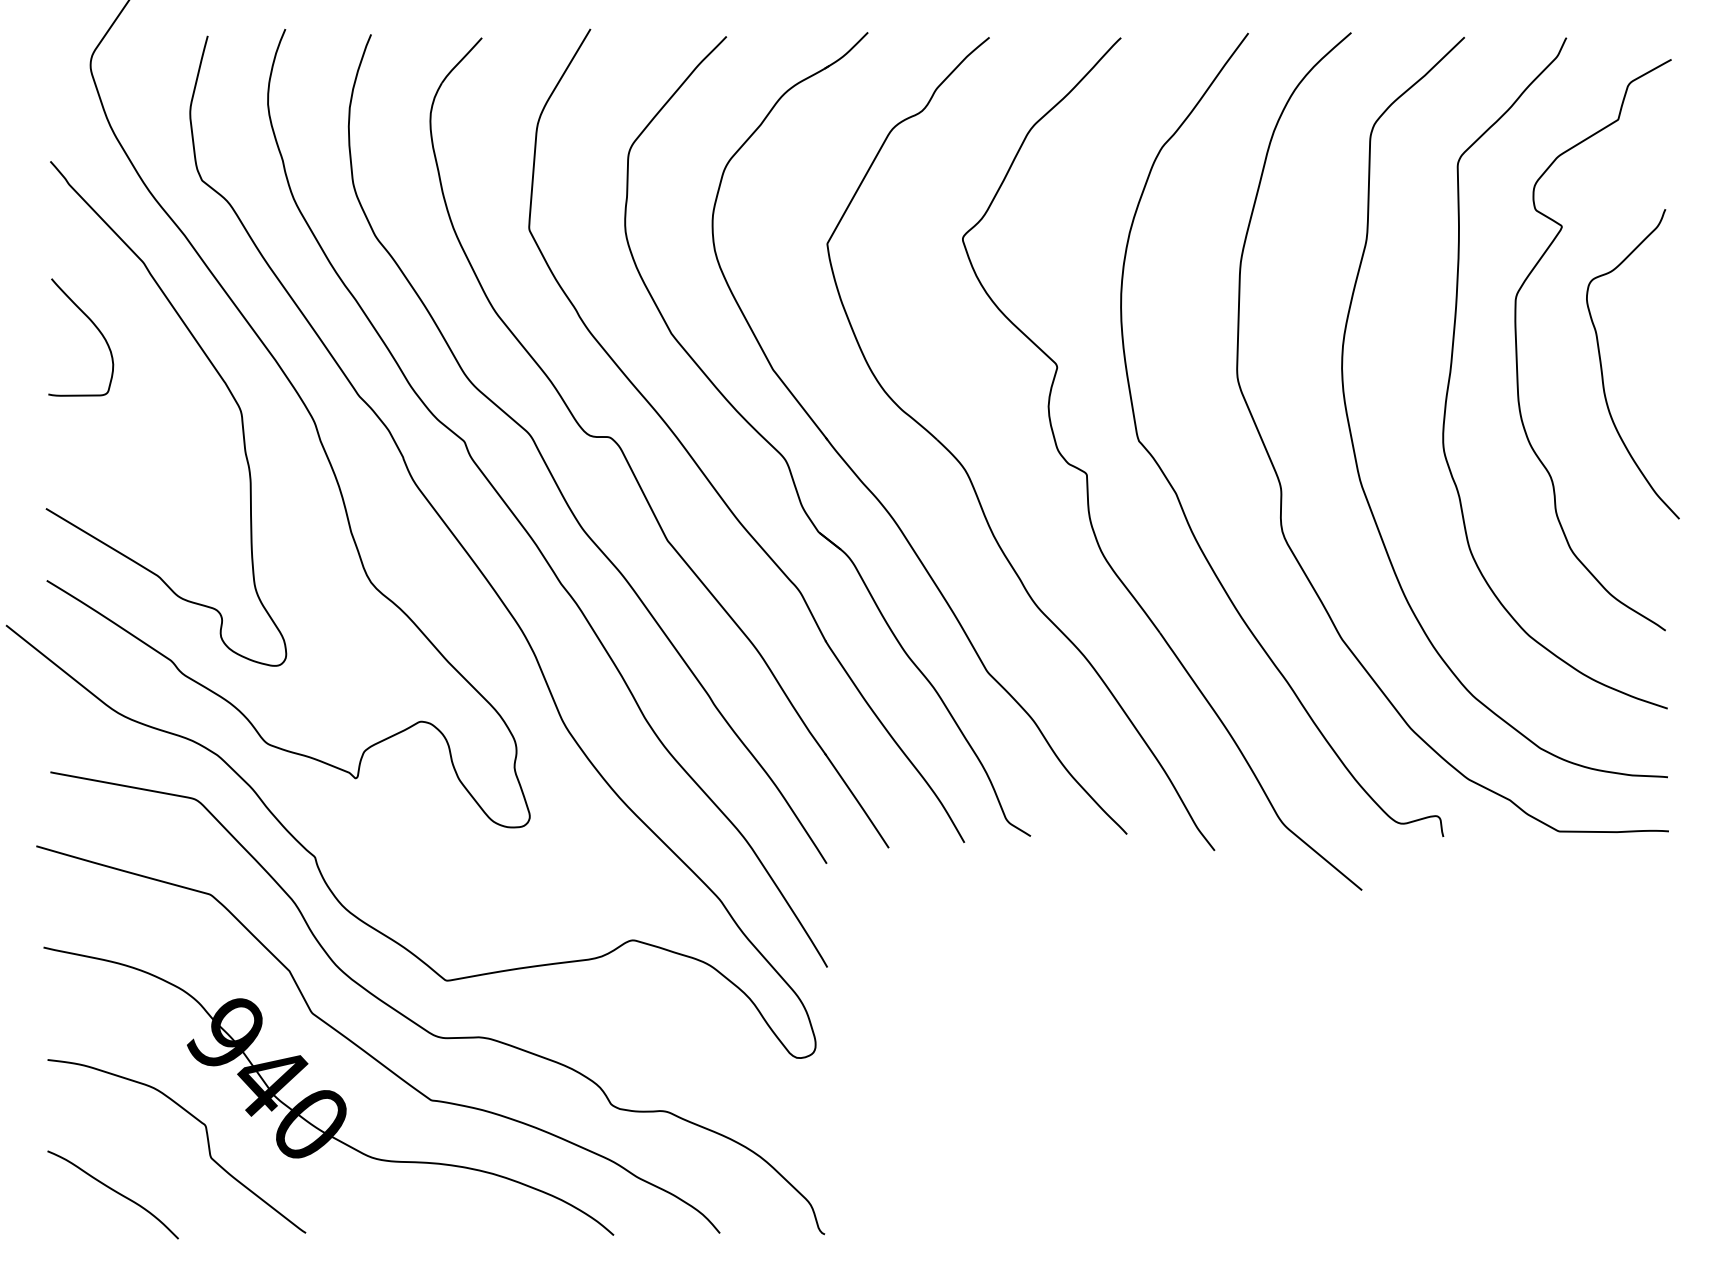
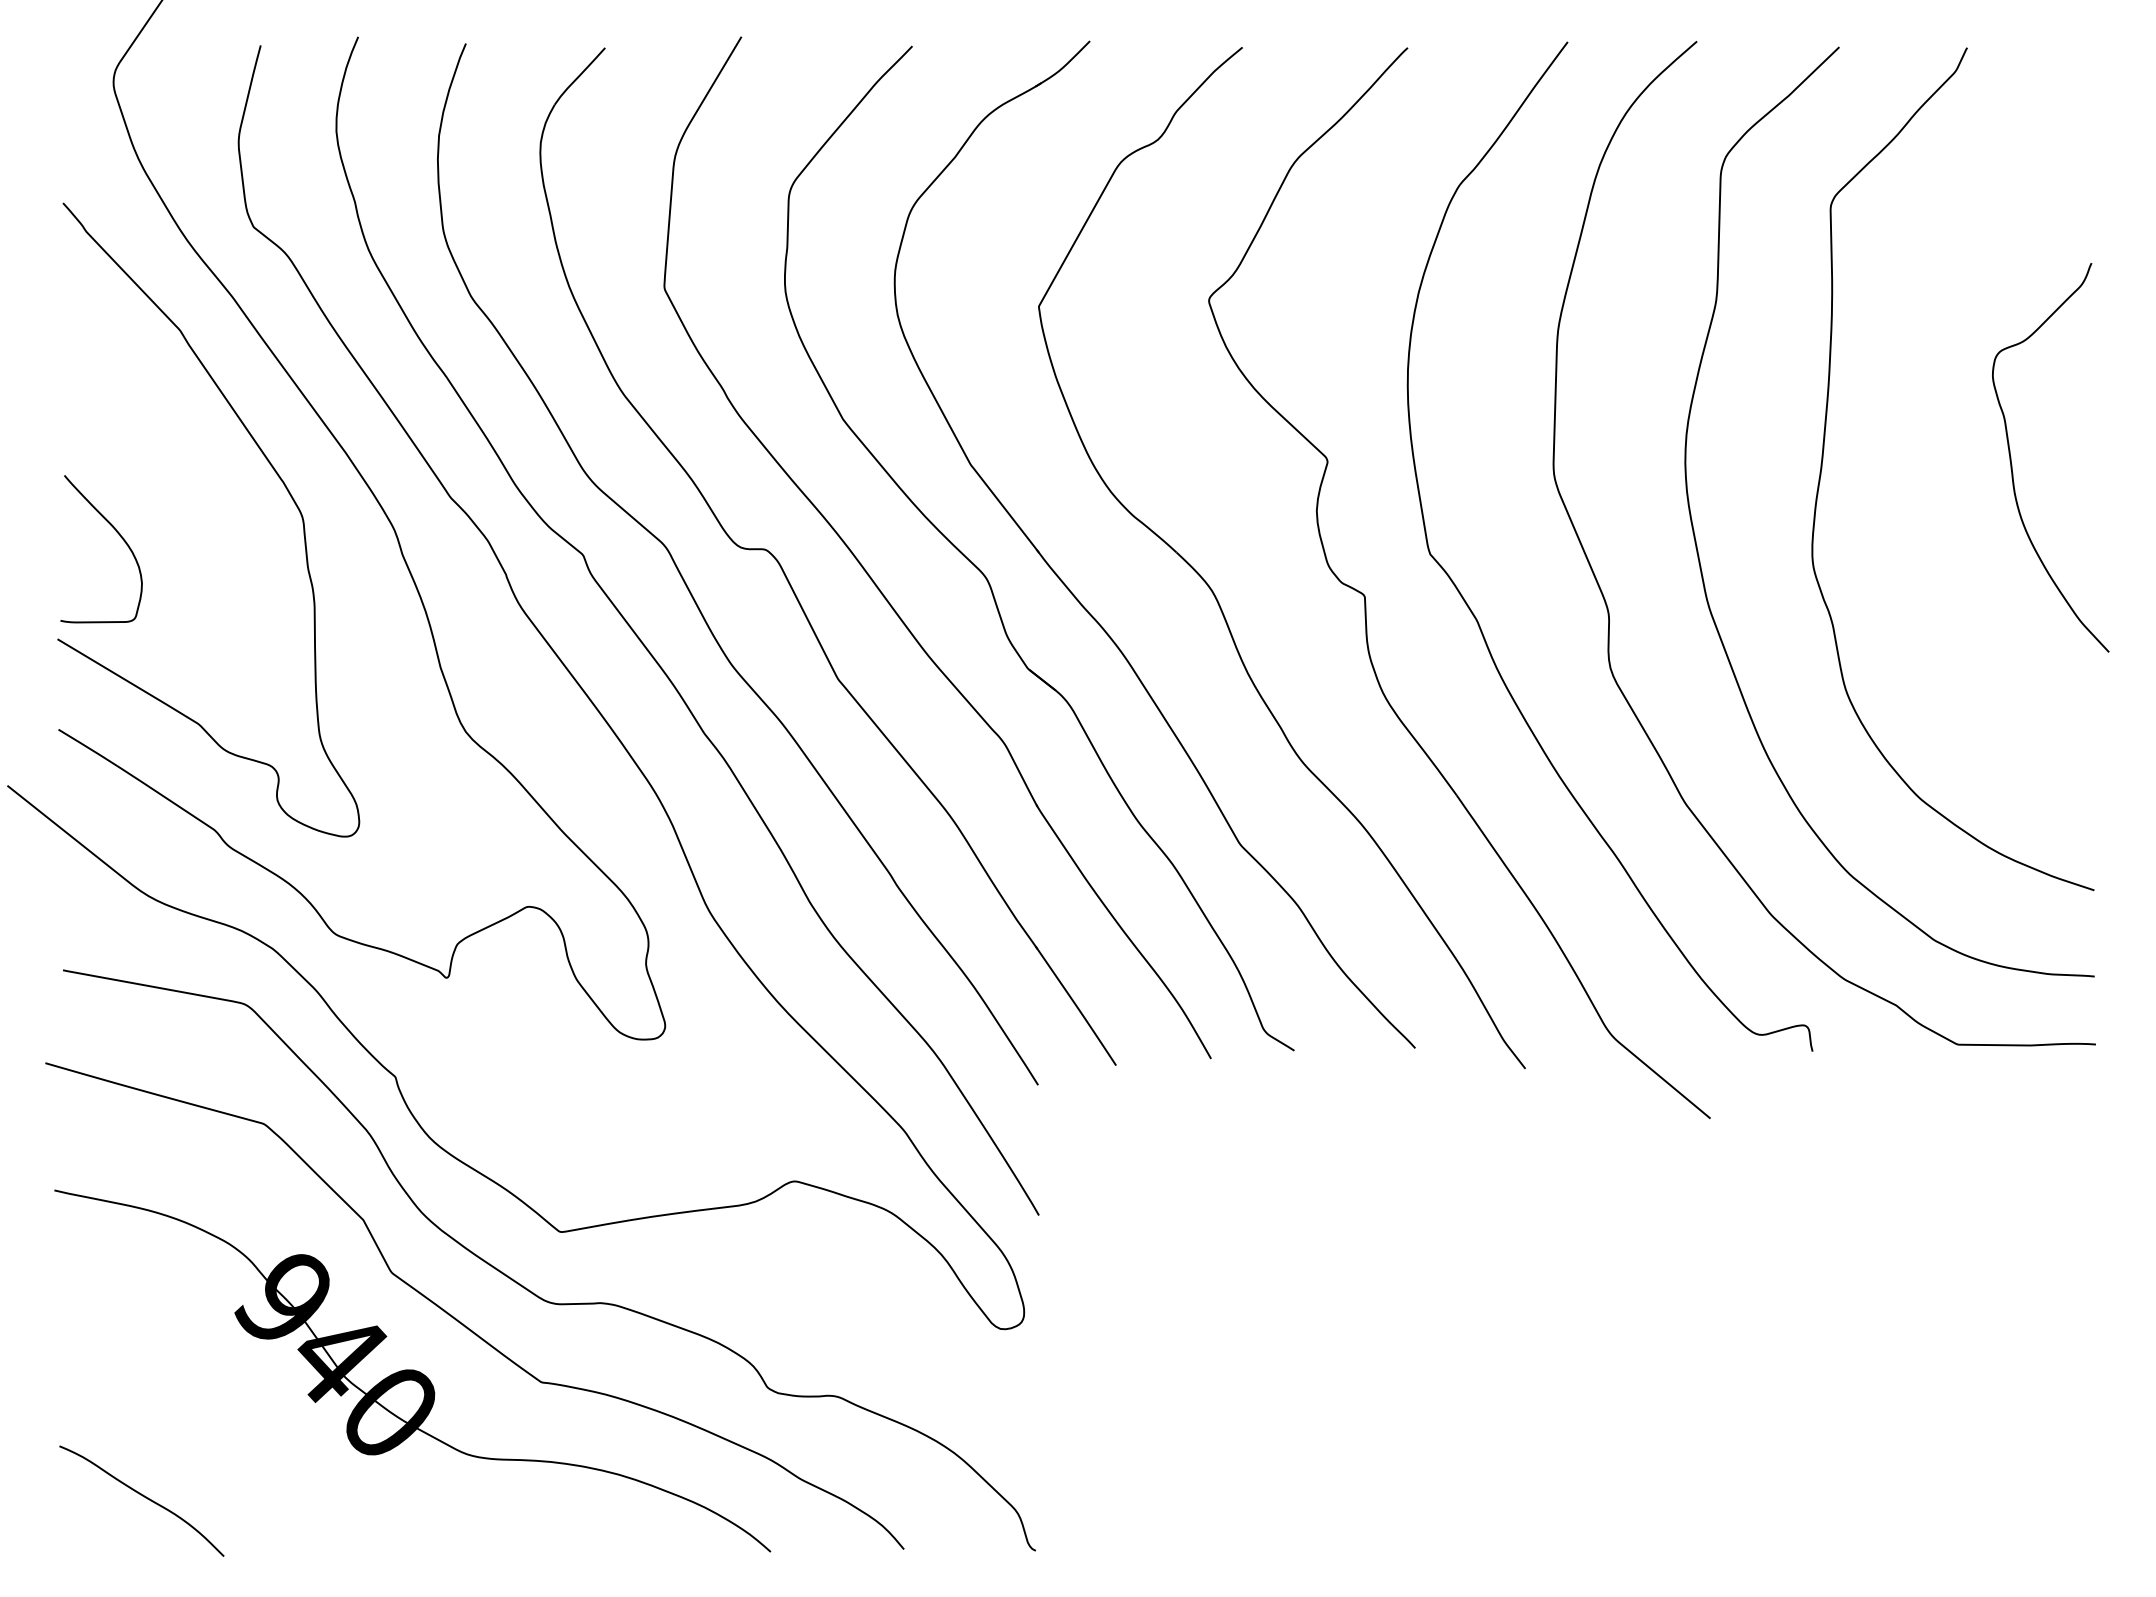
curve: (96, 328) -> (120, 537), moved
curve: (1517, 348) -> (1905, 438), removed
curve: (207, 1143) -> (260, 1436), removed

